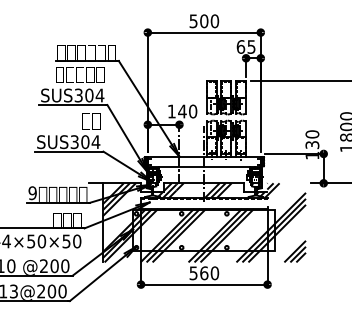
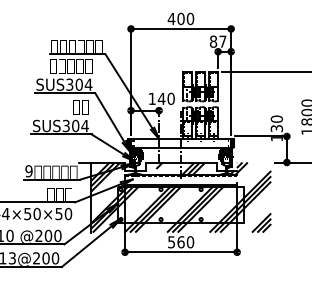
text: (193, 21) -> (171, 19), 500 -> 400
text: (245, 46) -> (217, 41), 65 -> 87
hatch: (167, 190) -> (148, 168), removed

